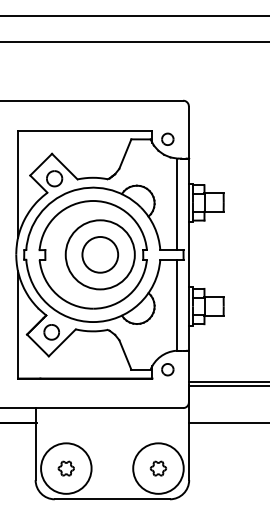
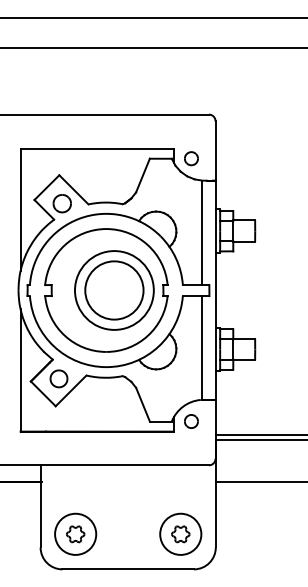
circle: (100, 254) -> (114, 290), size x1.43
circle: (66, 467) -> (75, 533), size x0.71
circle: (158, 467) -> (180, 533), size x0.71

